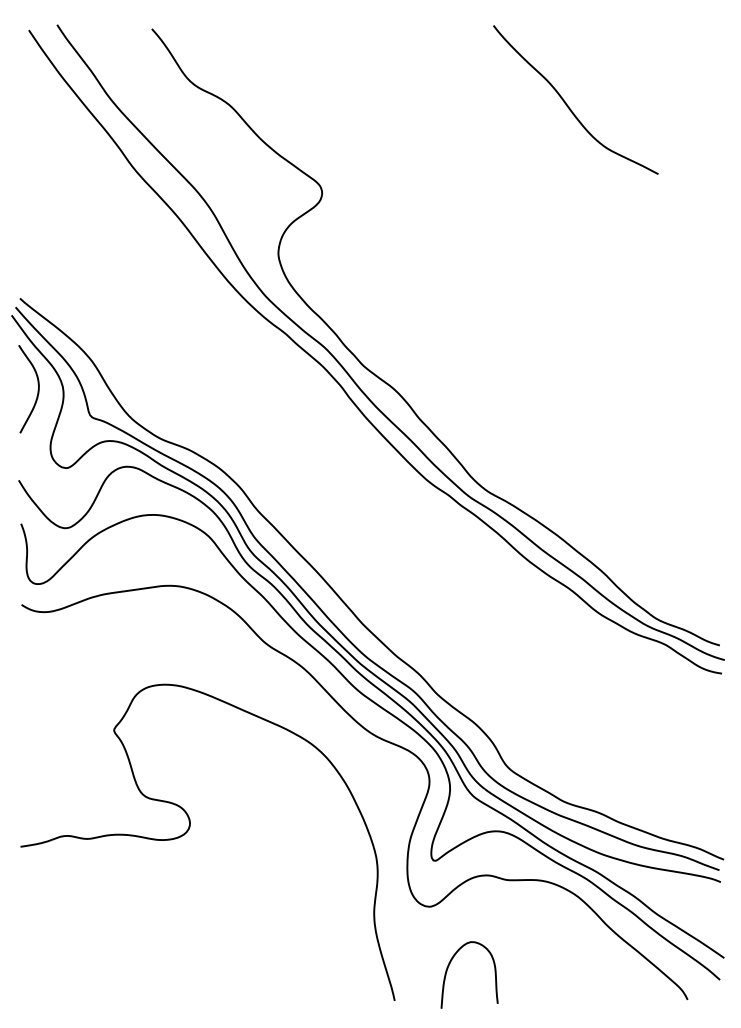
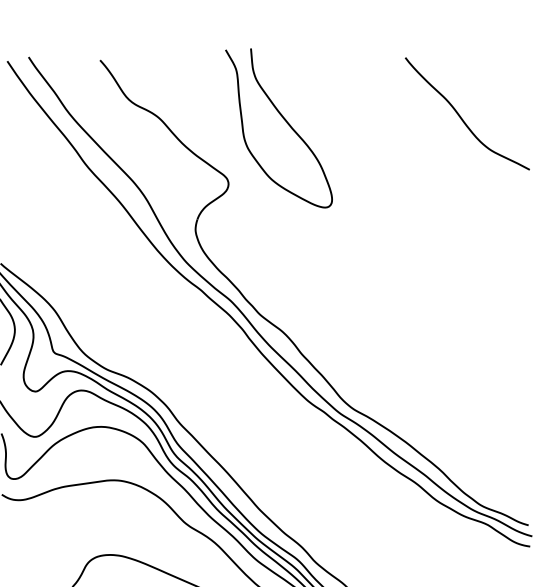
curve: (568, 105) -> (461, 117), moved
curve: (398, 111) -> (286, 122), added

